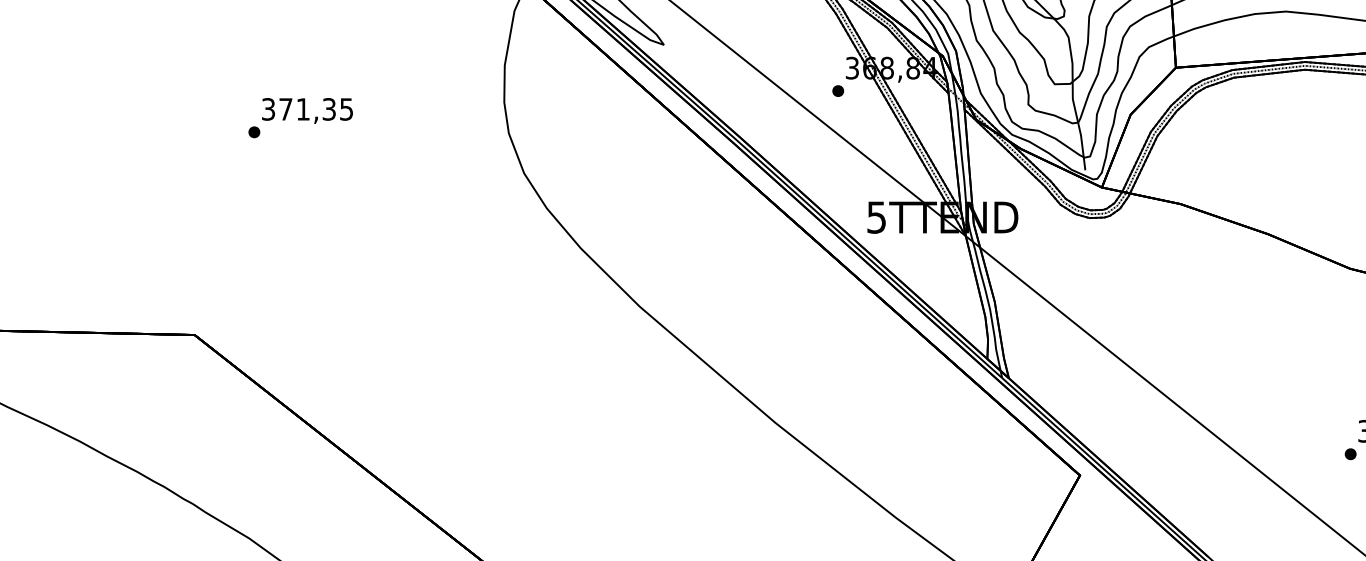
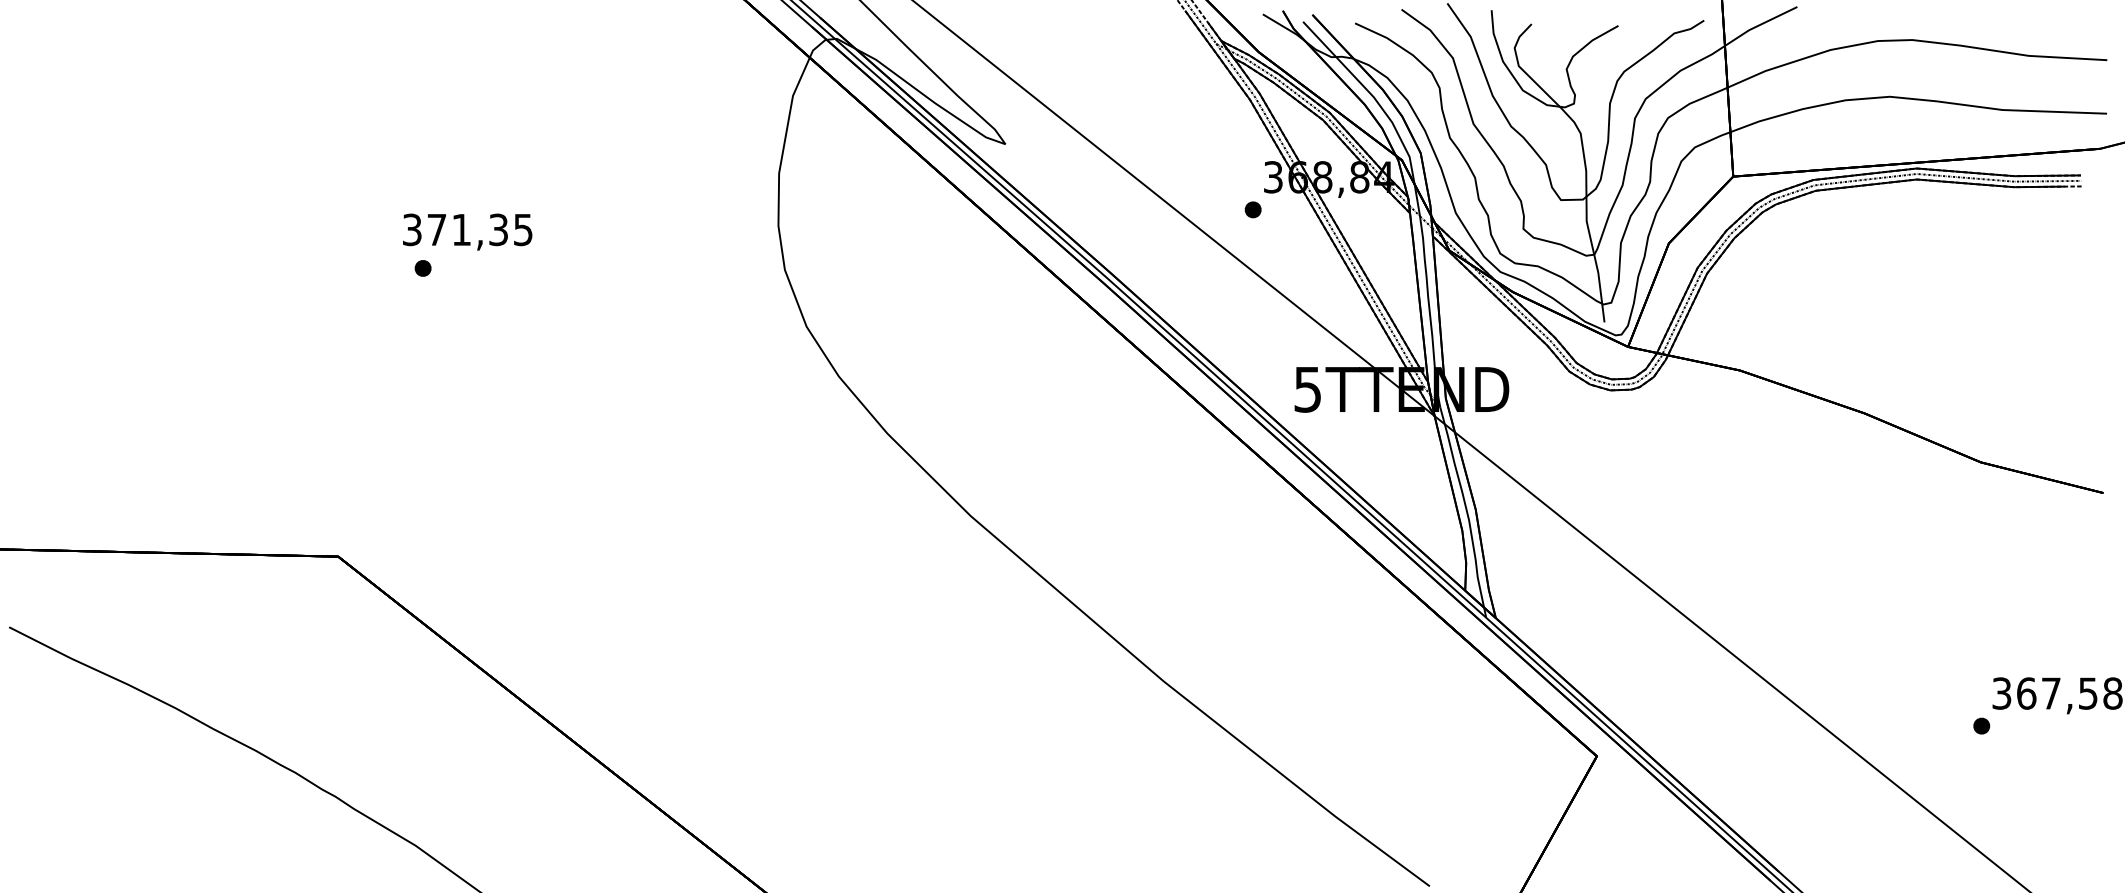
text: (307, 110) -> (467, 231), moved

